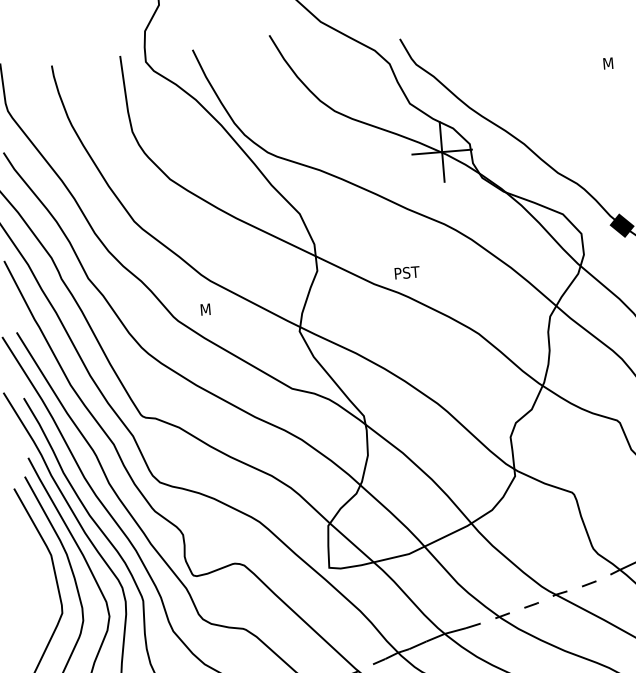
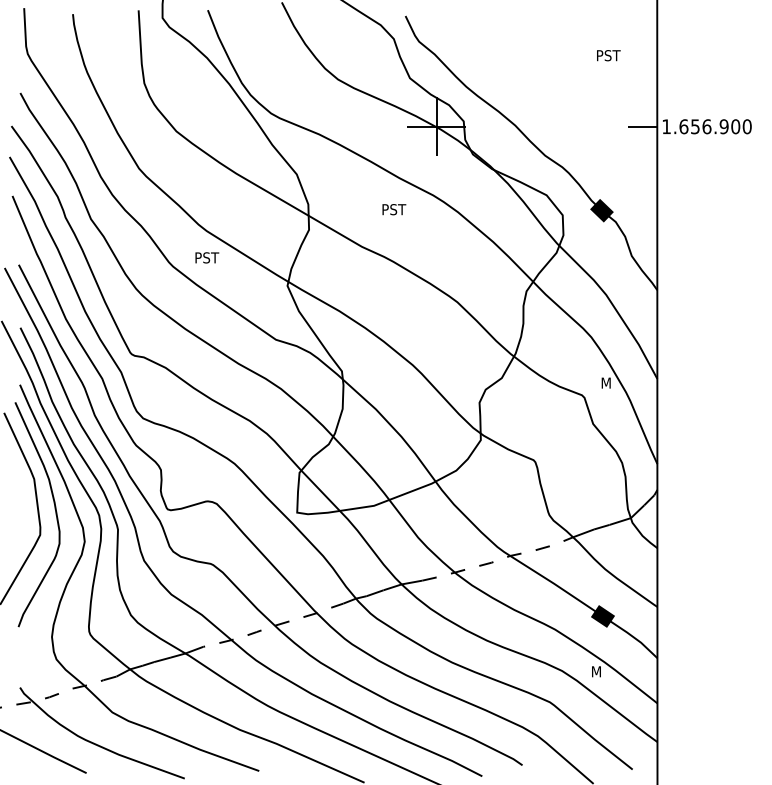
text: (616, 62) -> (609, 55), M -> PST
text: (407, 272) -> (394, 209), moved
text: (213, 308) -> (207, 257), M -> PST

